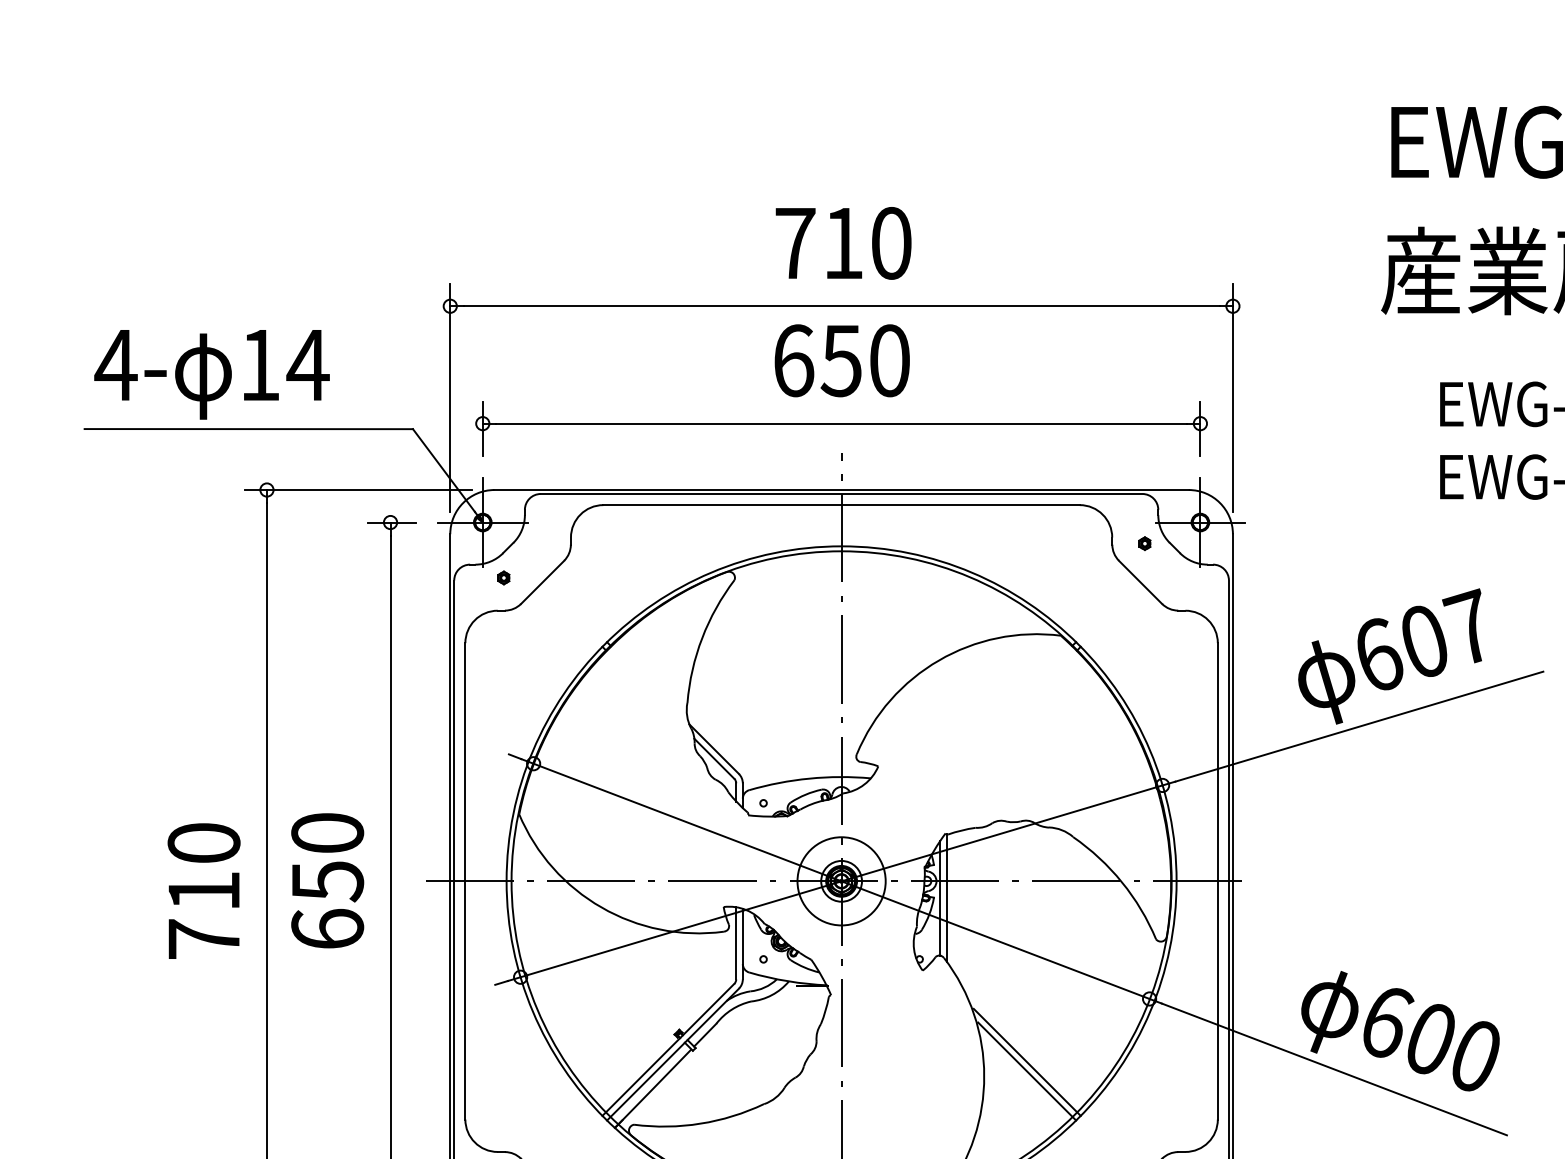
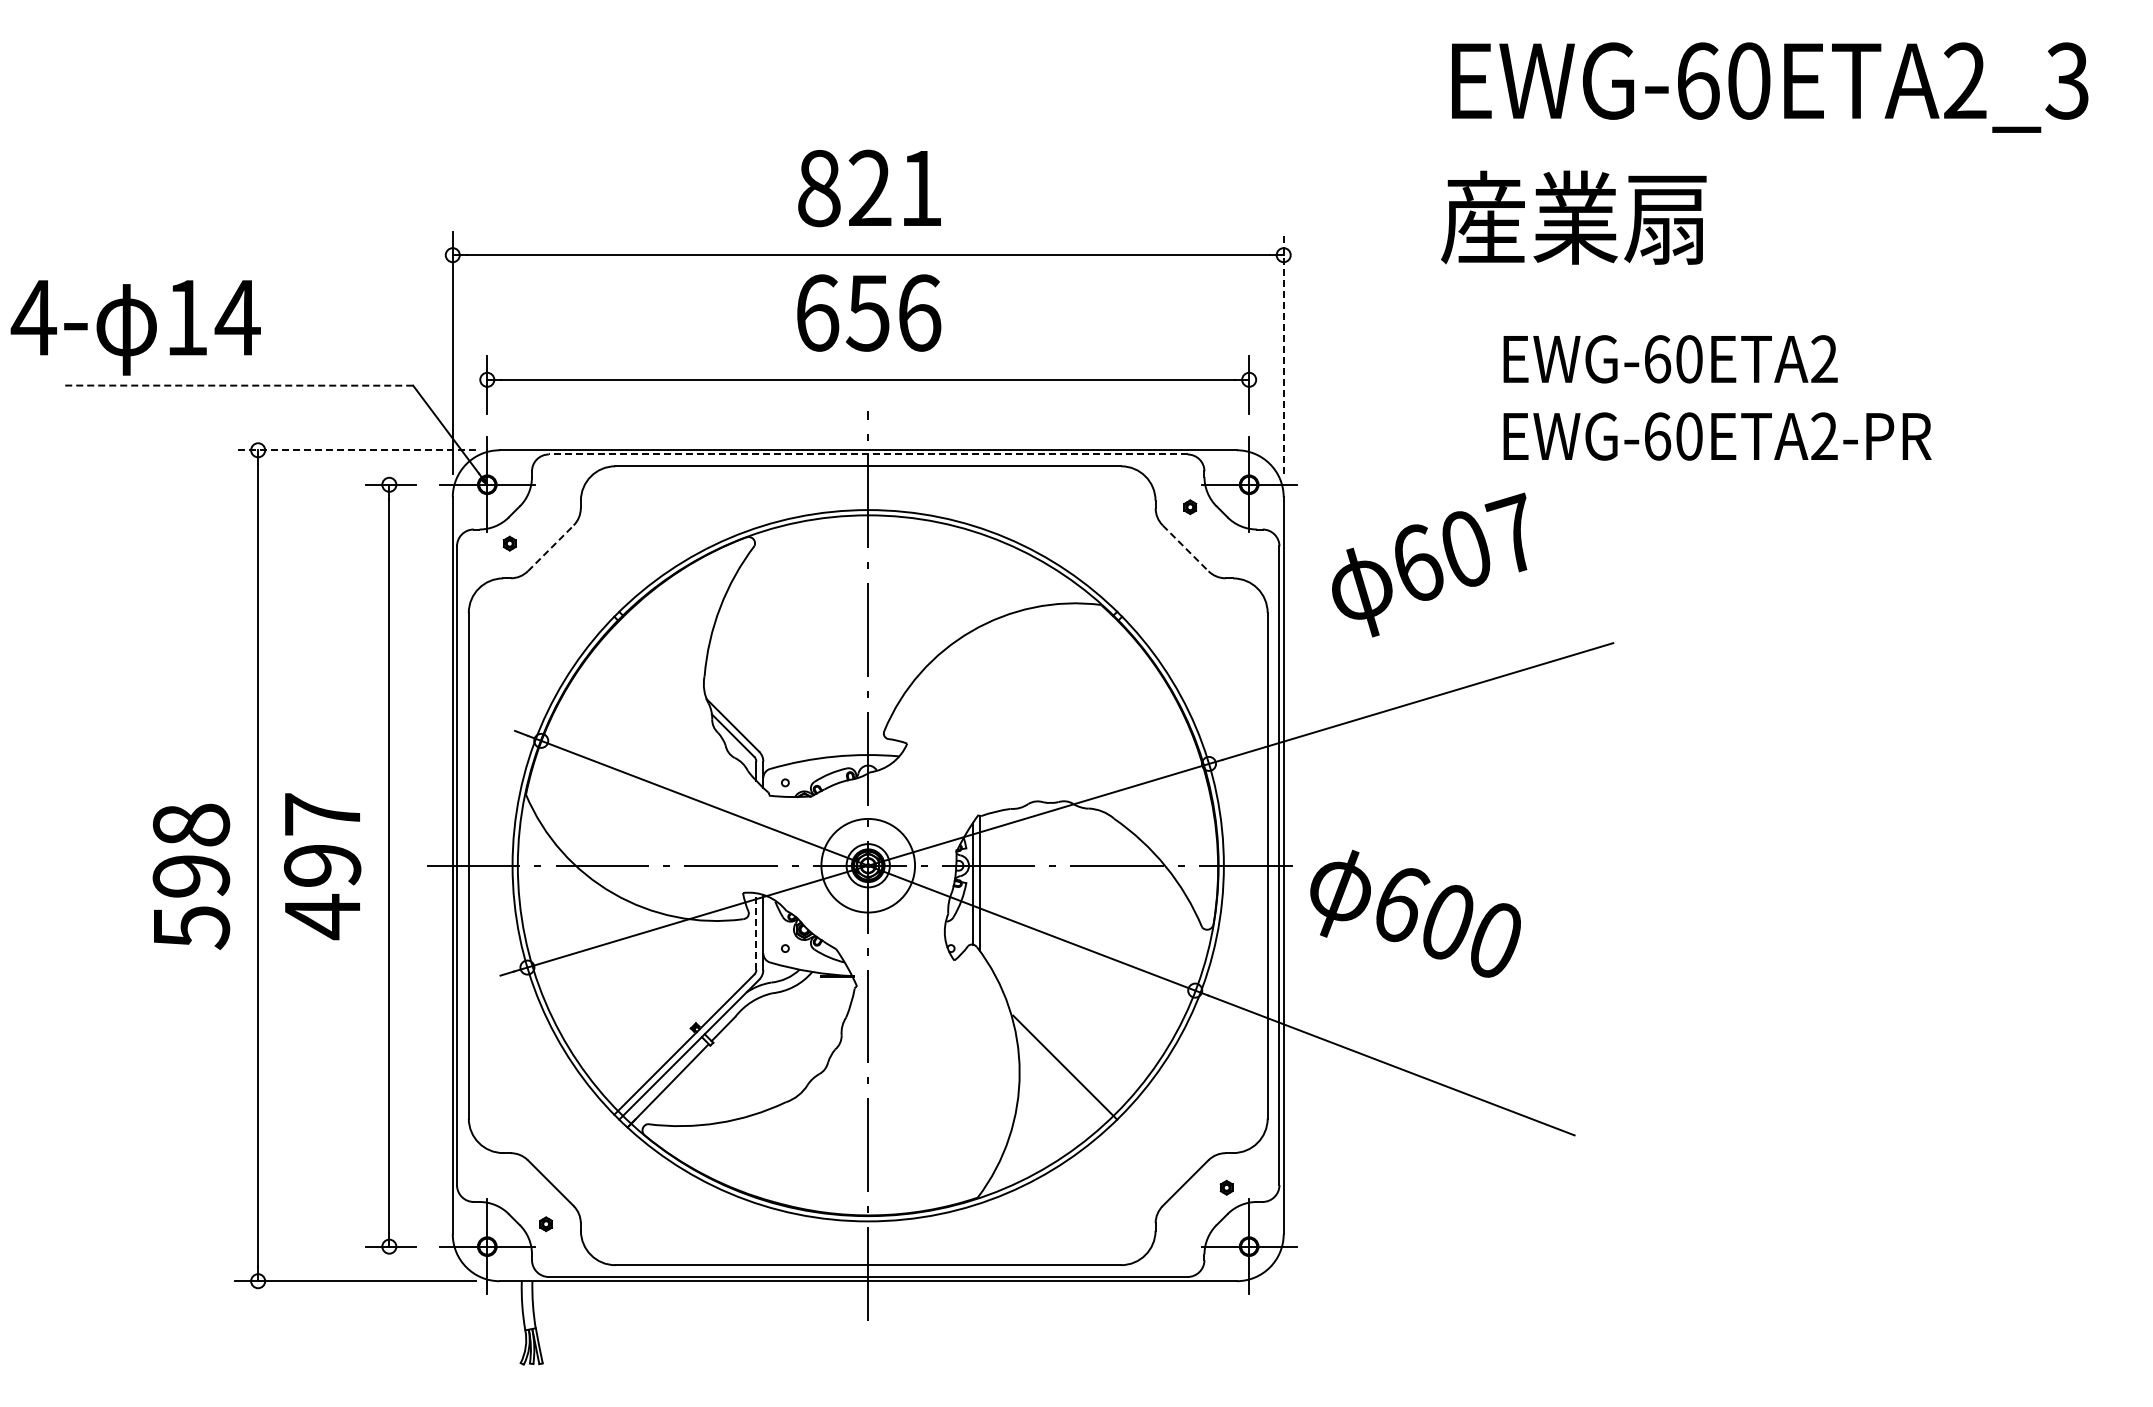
text: (843, 243) -> (870, 188), 710 -> 821
text: (889, 360) -> (919, 312), 650 -> 656
text: (211, 374) -> (135, 327), moved
line: (1232, 397) -> (1283, 352), solid -> dashed
line: (248, 429) -> (238, 385), solid -> dashed
line: (358, 490) -> (355, 450), solid -> dashed
line: (840, 493) -> (867, 454), solid -> dashed
line: (543, 582) -> (551, 548), solid -> dashed
line: (1140, 582) -> (1185, 548), solid -> dashed
text: (1390, 656) -> (1429, 564), moved
text: (327, 882) -> (322, 866), 650 -> 497
text: (204, 891) -> (191, 876), 710 -> 598
line: (736, 942) -> (756, 930), solid -> dashed
text: (1400, 1030) -> (1415, 913), moved
line: (1027, 1061) -> (1065, 1057), removed

